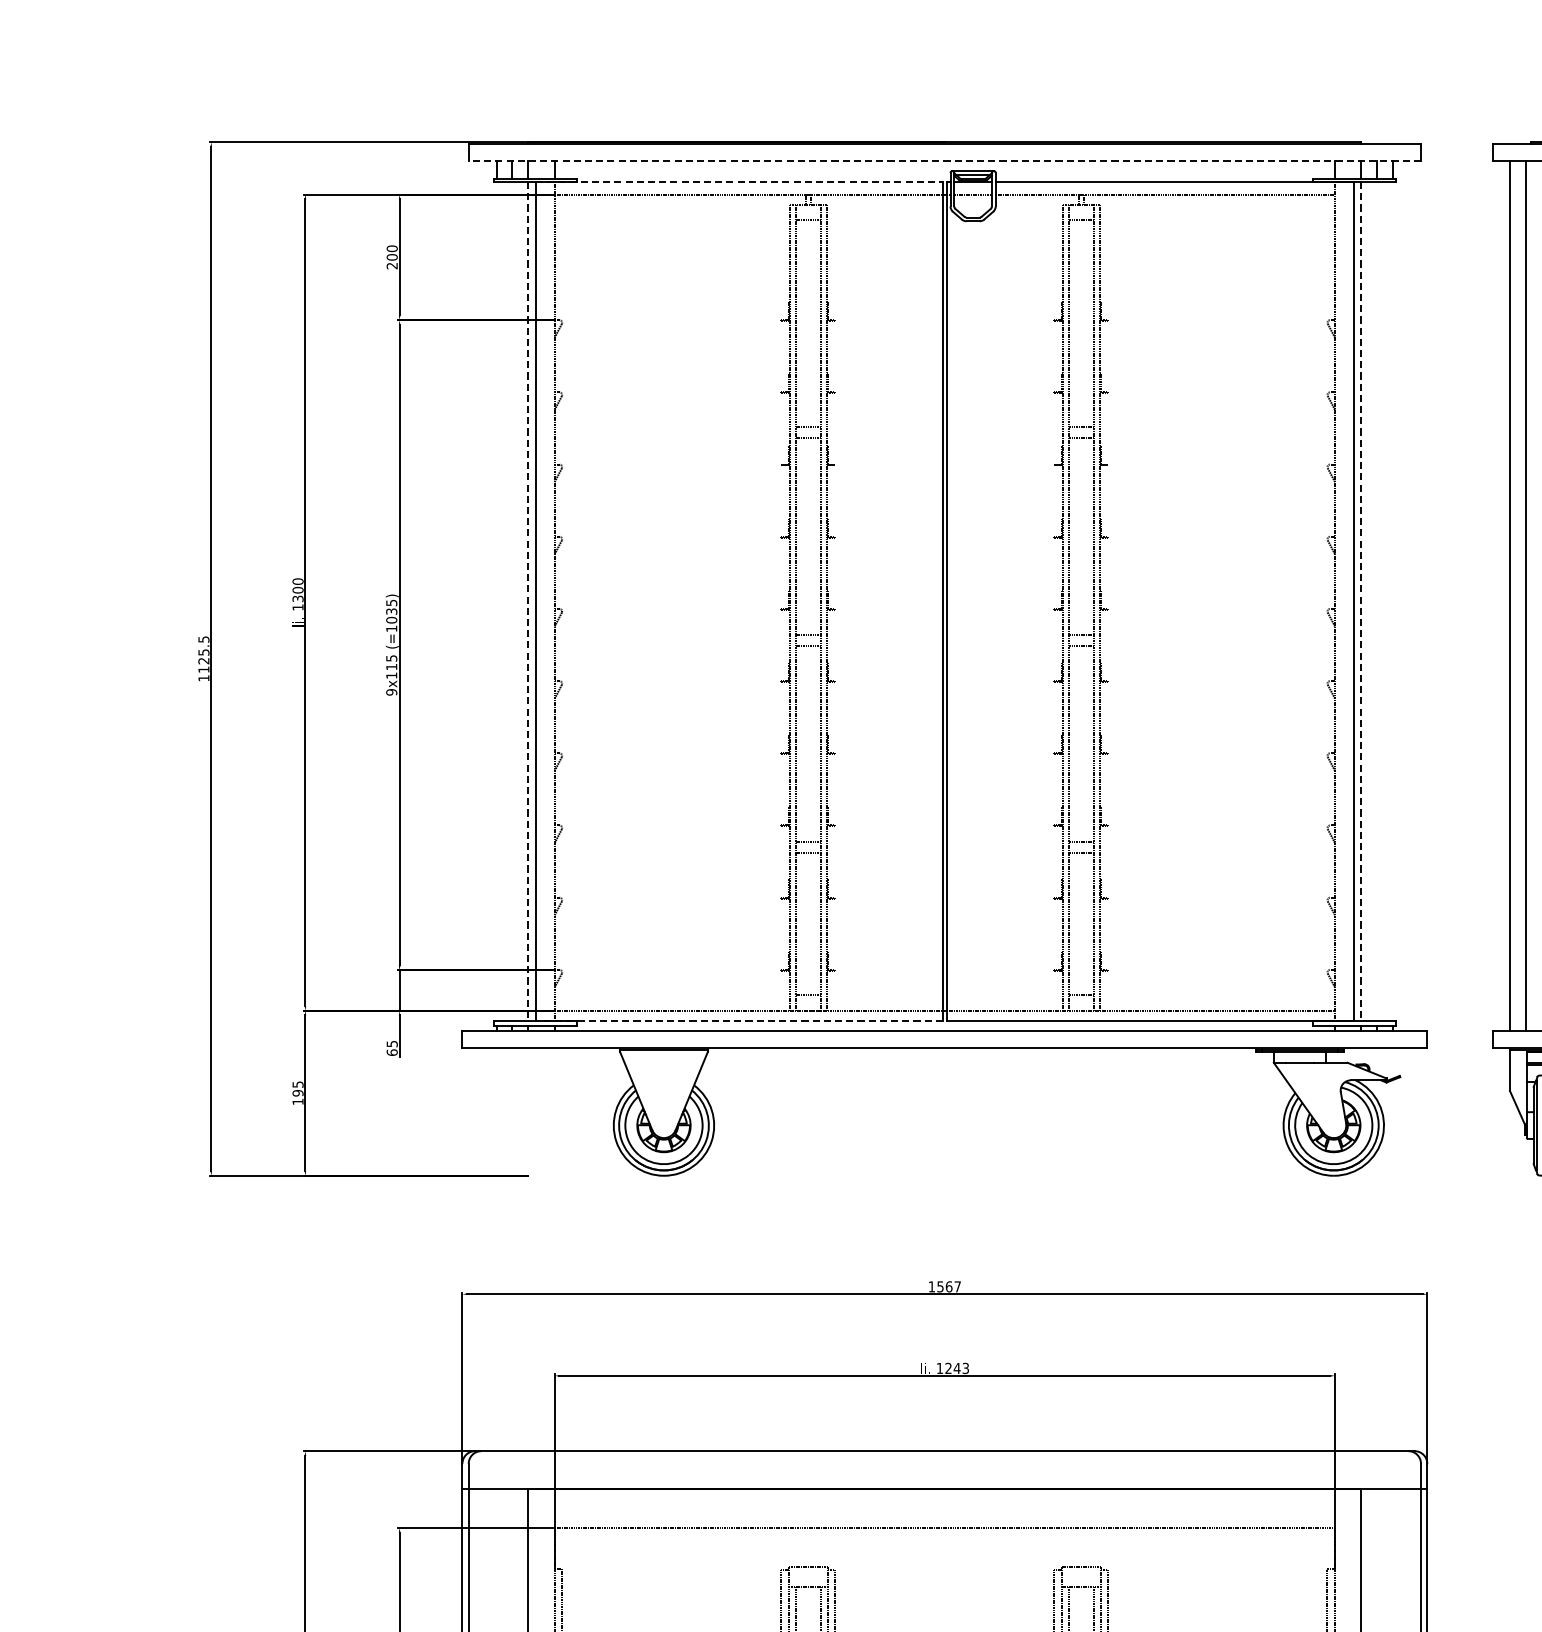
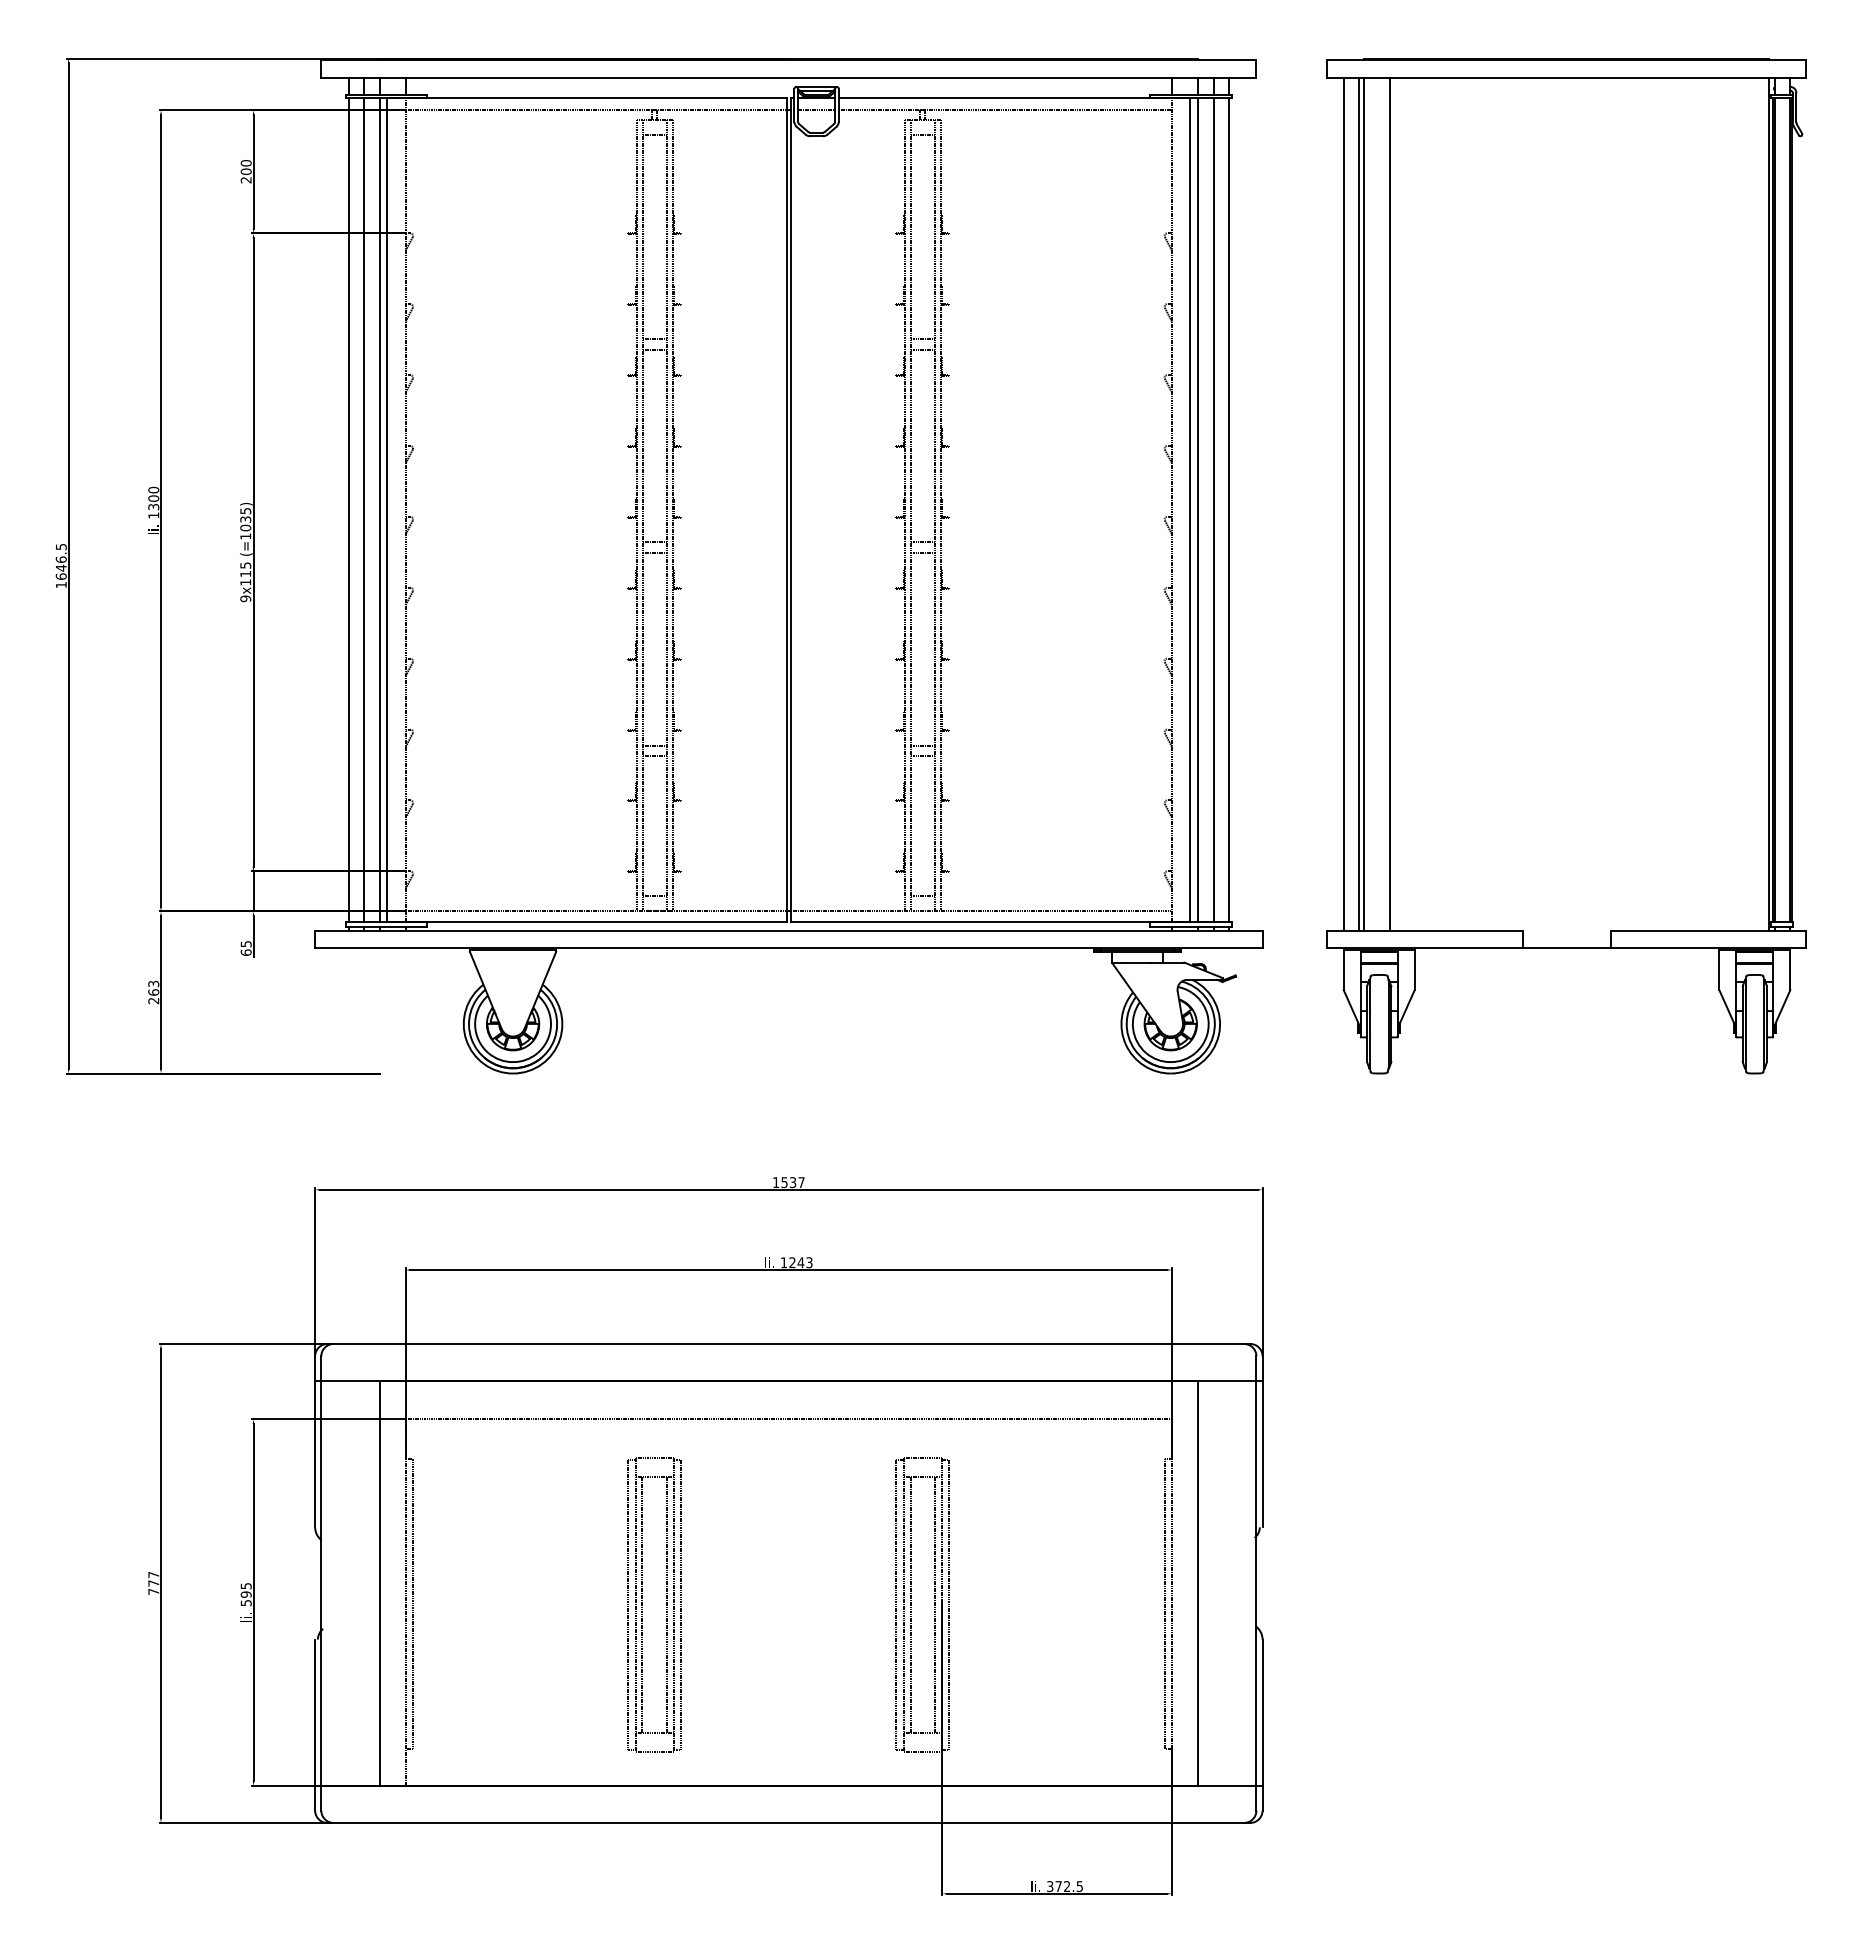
line: (944, 161) -> (788, 77), dashed -> solid
line: (739, 181) -> (587, 97), dashed -> solid
line: (1531, 596) -> (1364, 504), added
line: (496, 601) -> (348, 509), added
line: (512, 601) -> (364, 509), added
line: (1377, 601) -> (1213, 509), added
line: (1392, 601) -> (1228, 509), added
line: (527, 602) -> (379, 510), dashed -> solid
line: (1361, 602) -> (1197, 510), dashed -> solid
text: (203, 660) -> (60, 567), 1125.5 -> 1646.5
line: (739, 1020) -> (587, 921), dashed -> solid
text: (297, 1093) -> (153, 992), 195 -> 263
text: (948, 1286) -> (792, 1182), 1567 -> 1537

